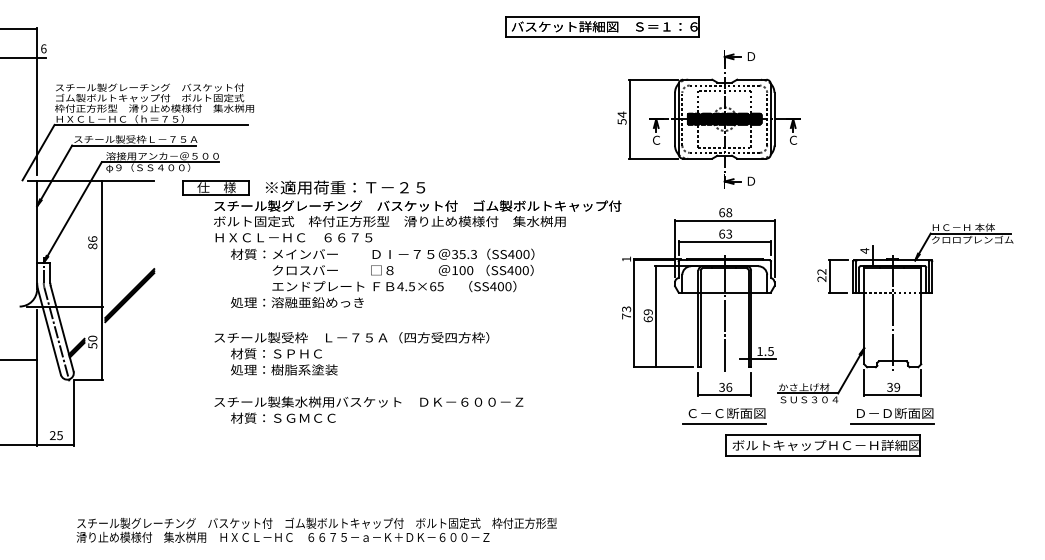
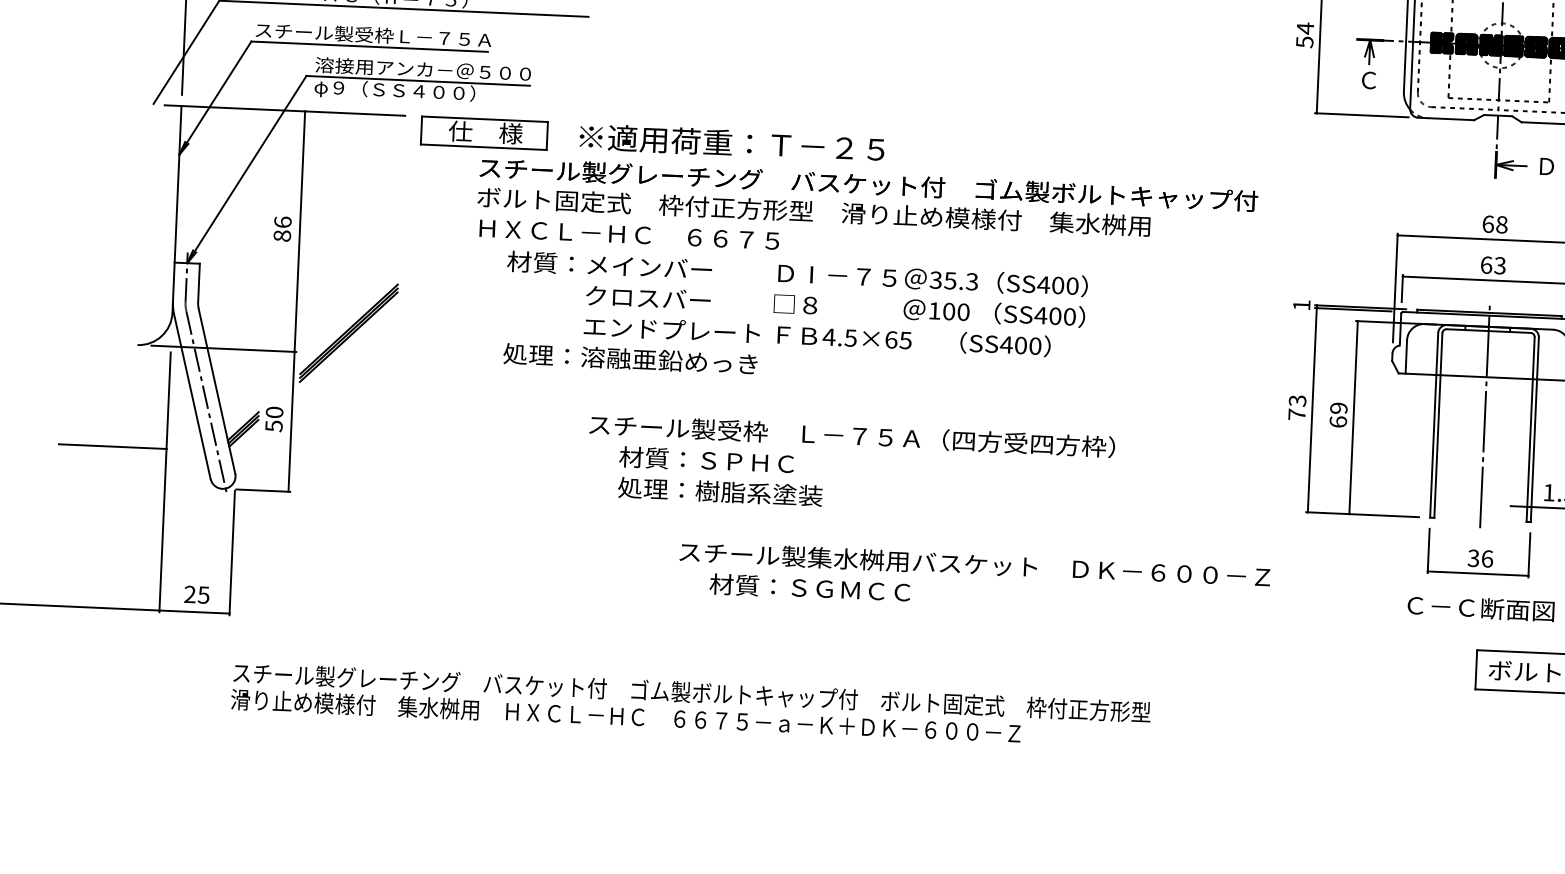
part: (401, 254) -> (833, 275), moved
text: (351, 353) -> (850, 466), moved
text: (368, 409) -> (973, 578), moved
line: (724, 424) -> (1475, 629), removed
text: (316, 529) -> (690, 704), moved

